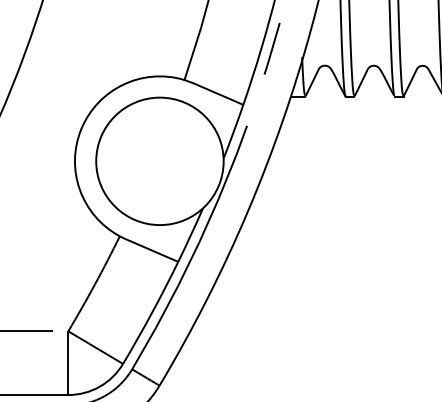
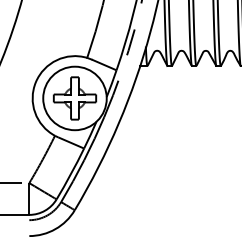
part: (158, 161) -> (74, 98), added

